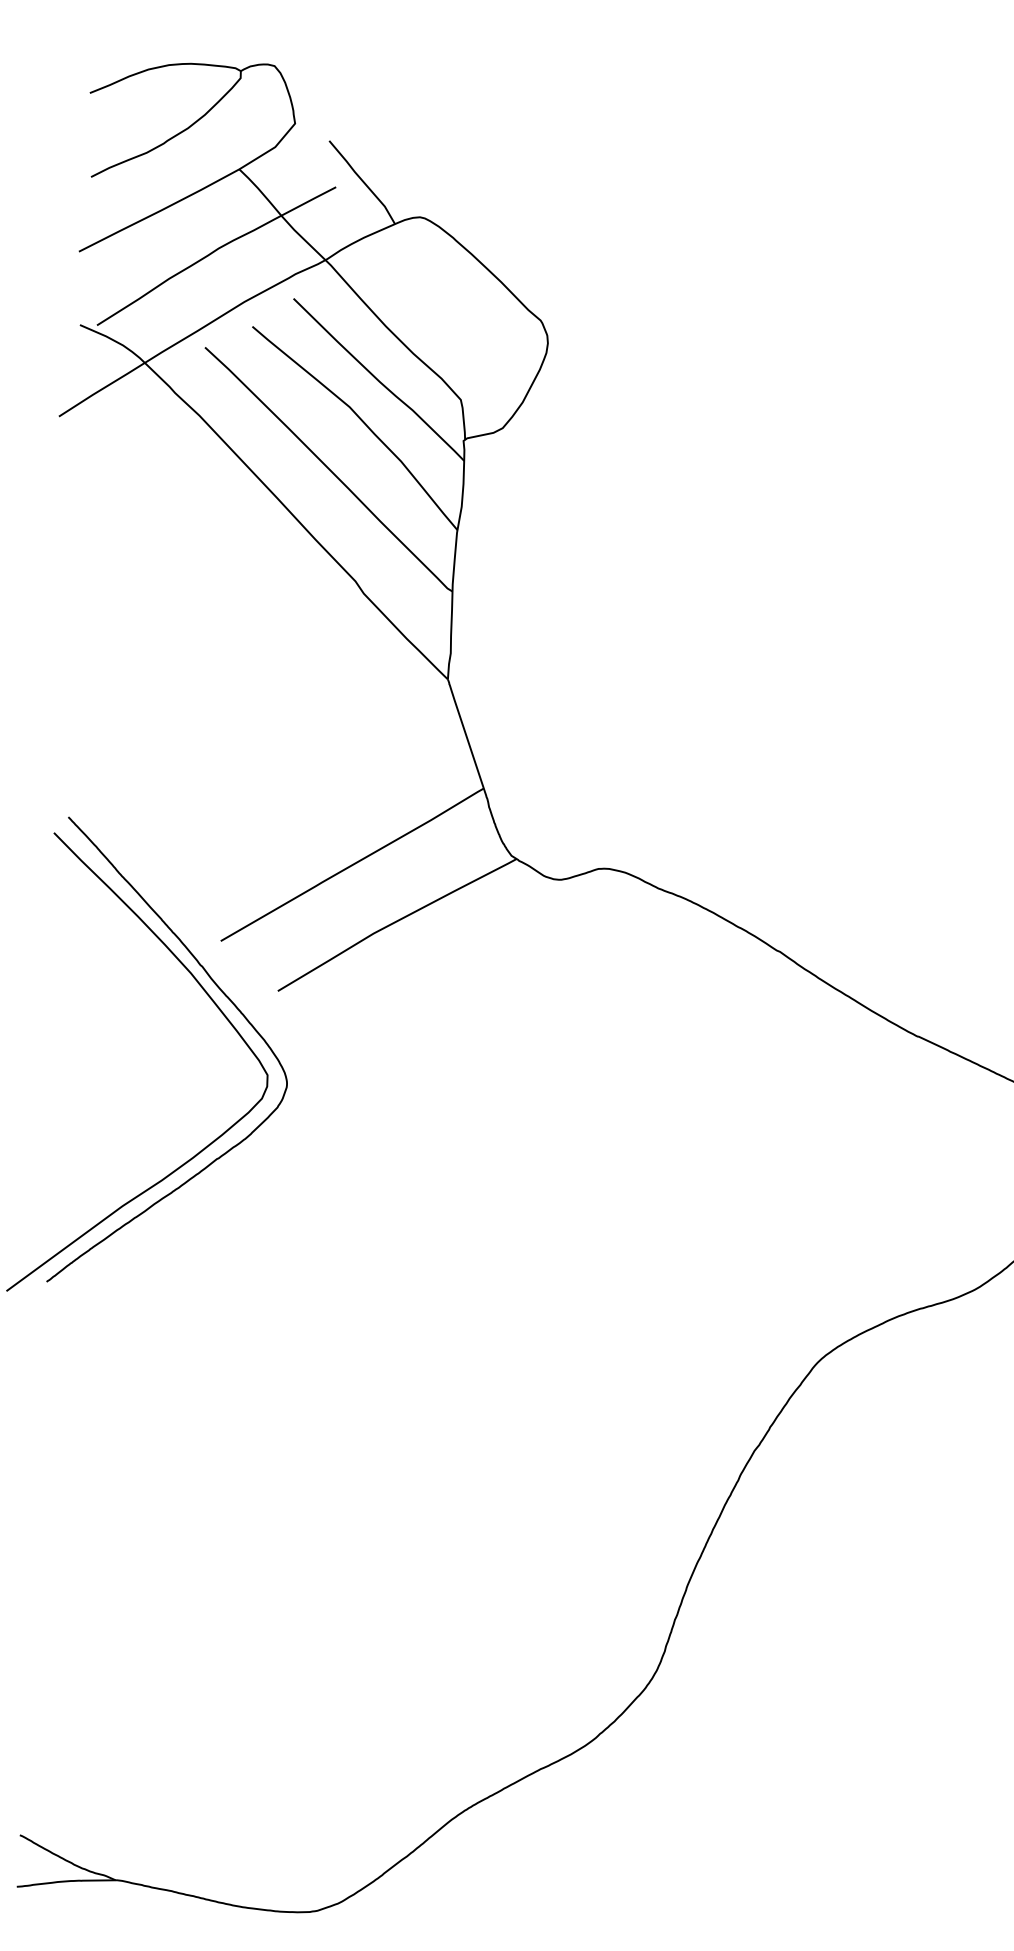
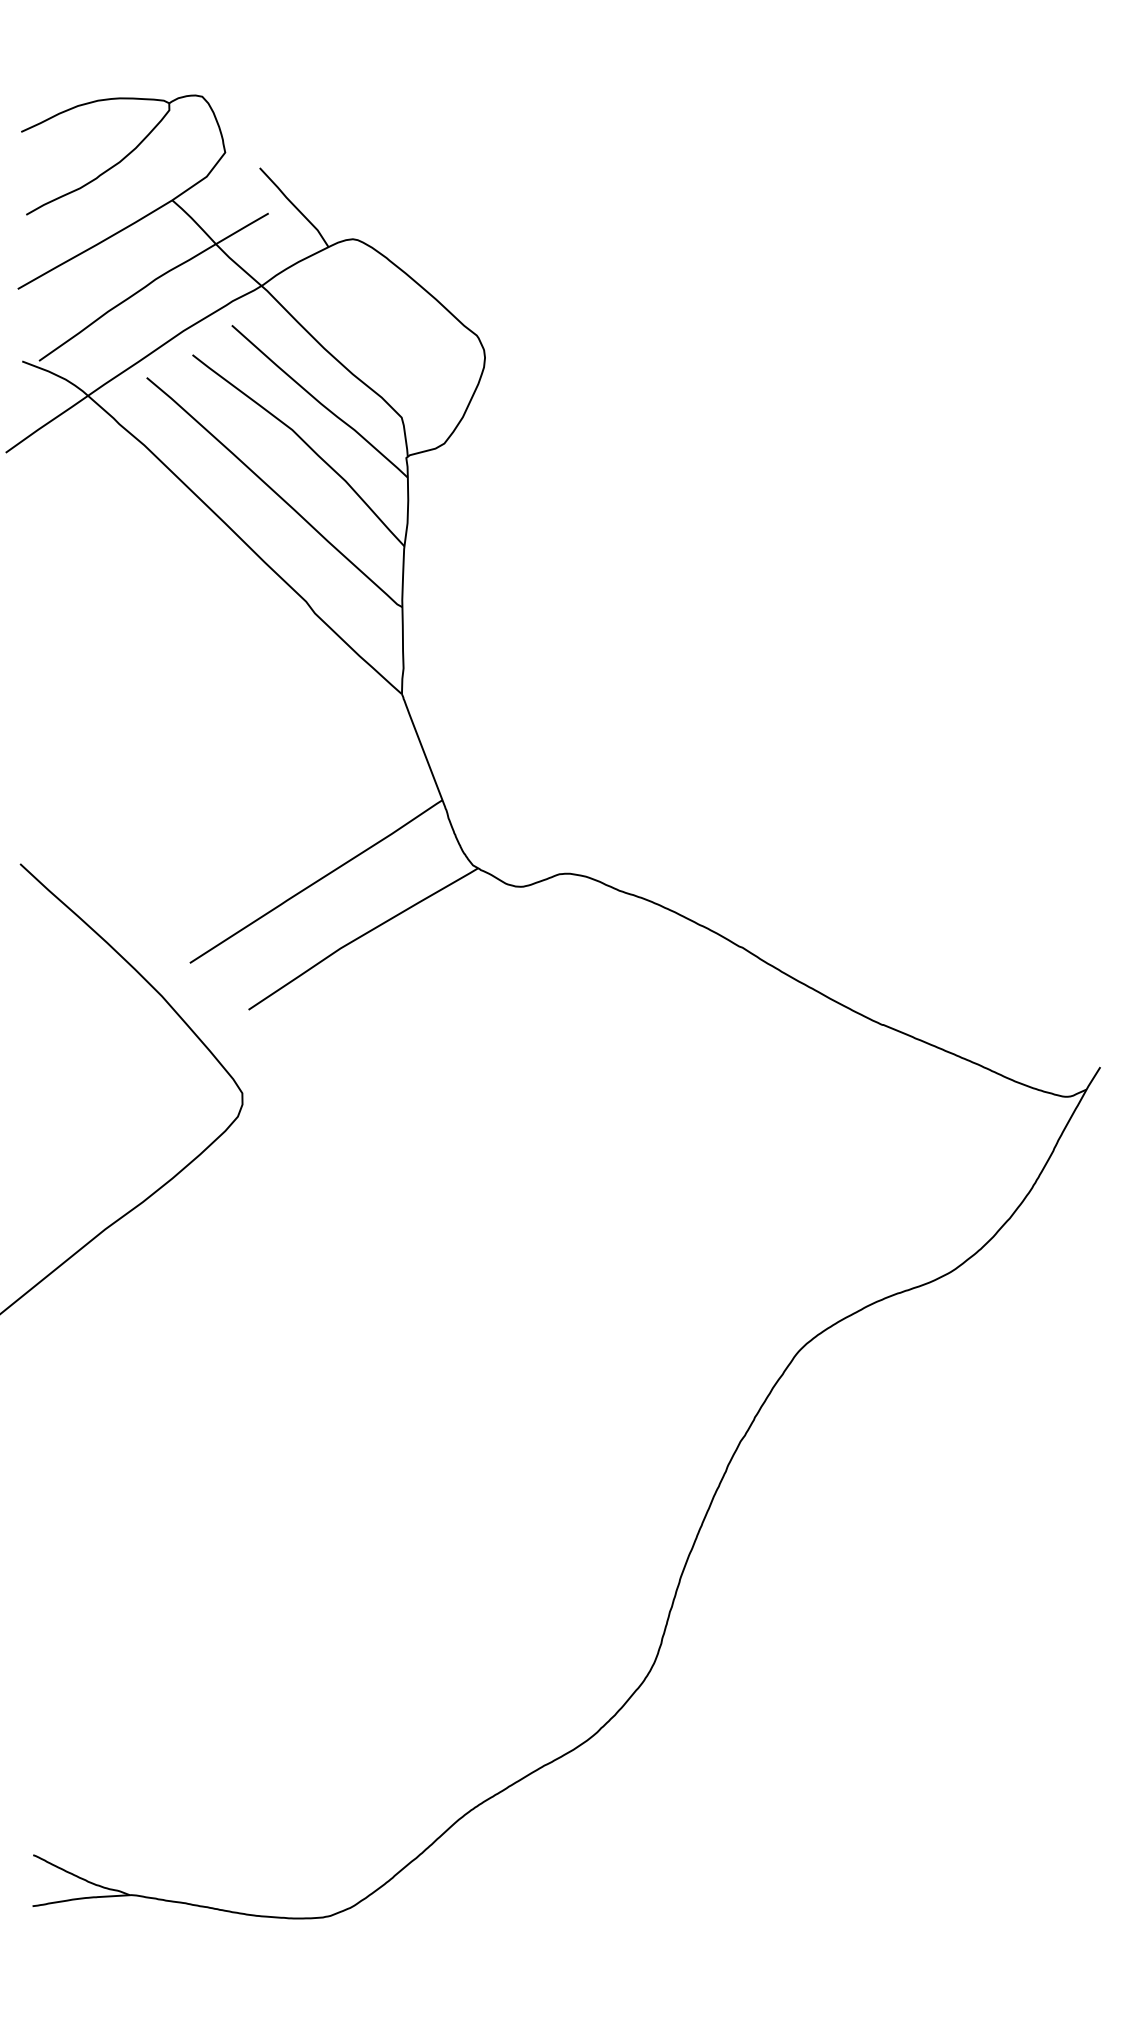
curve: (235, 1008) -> (207, 1028), removed

